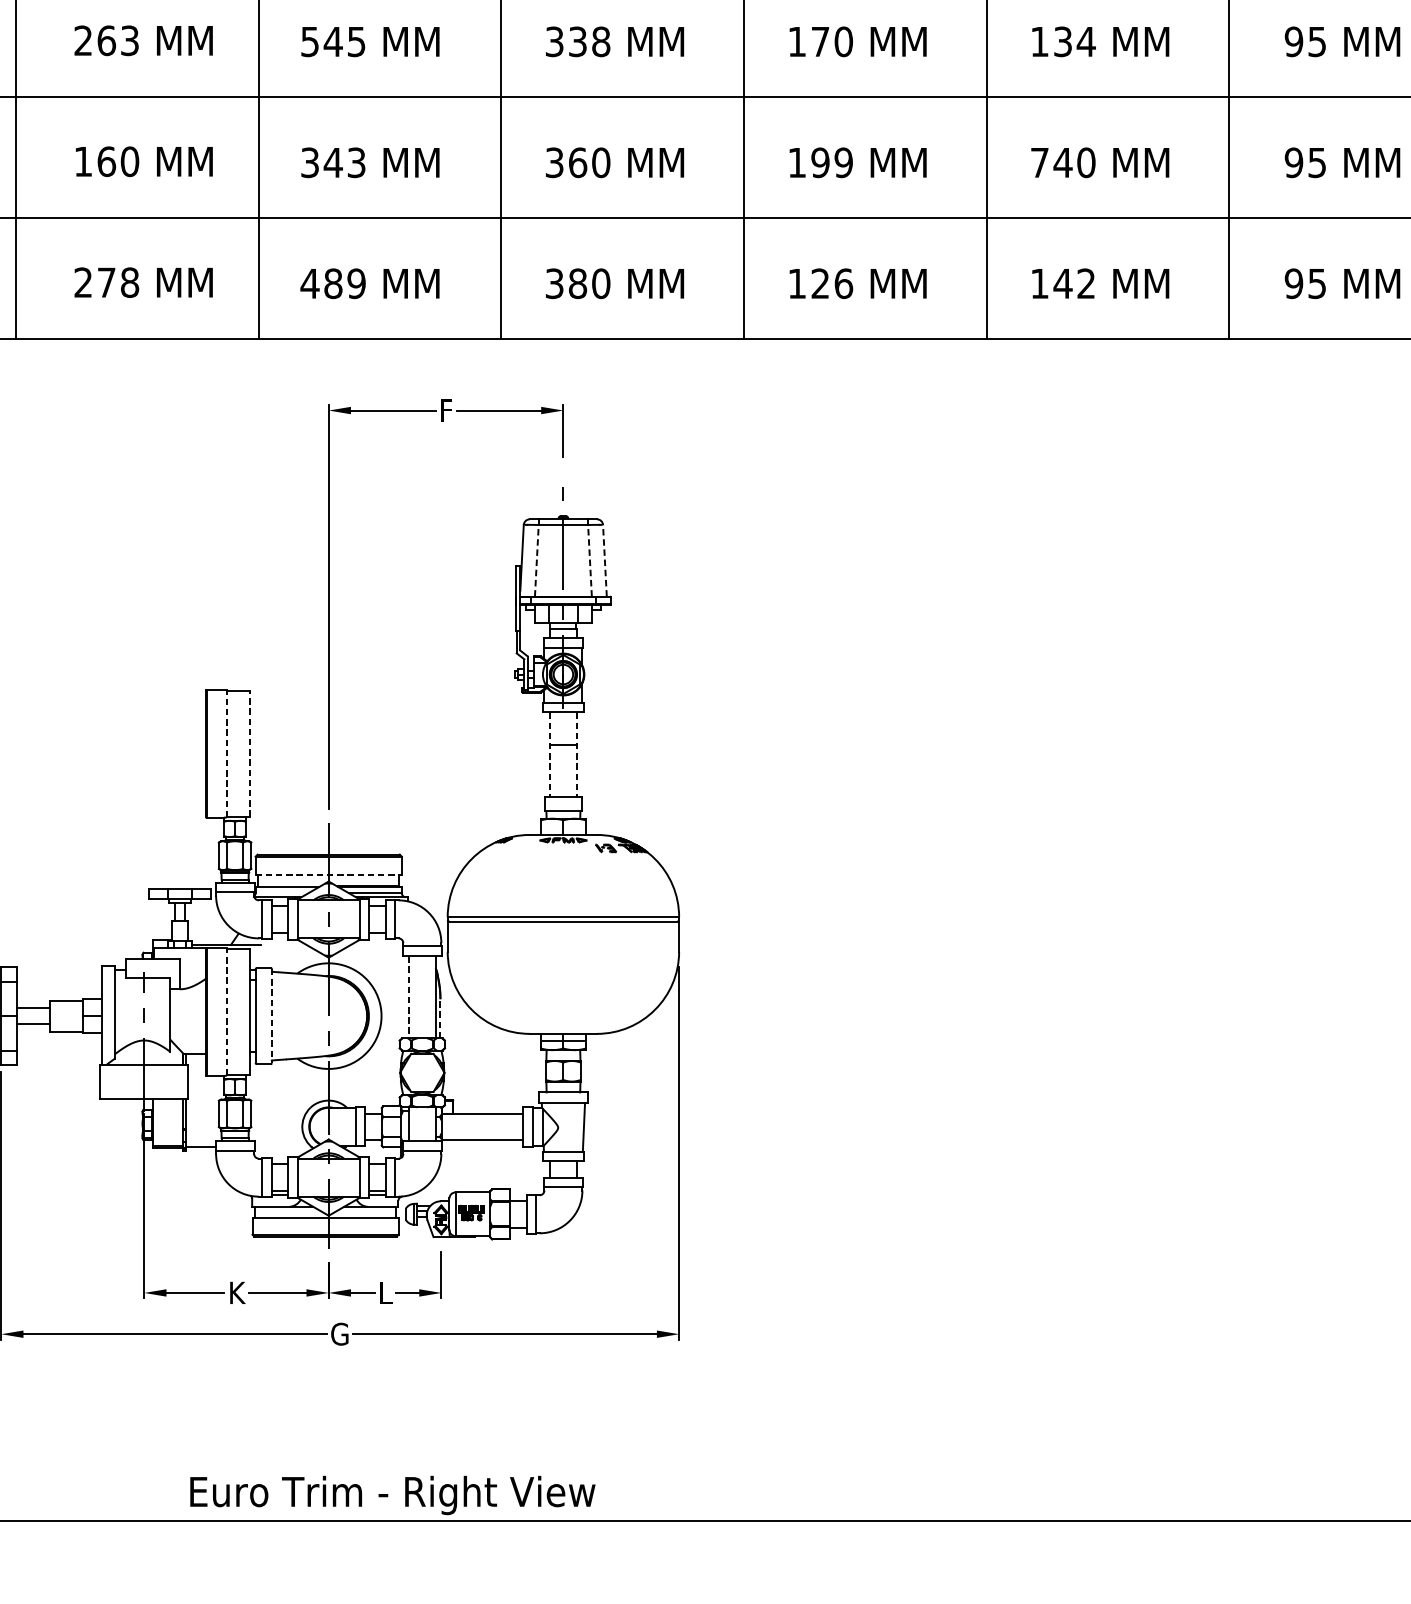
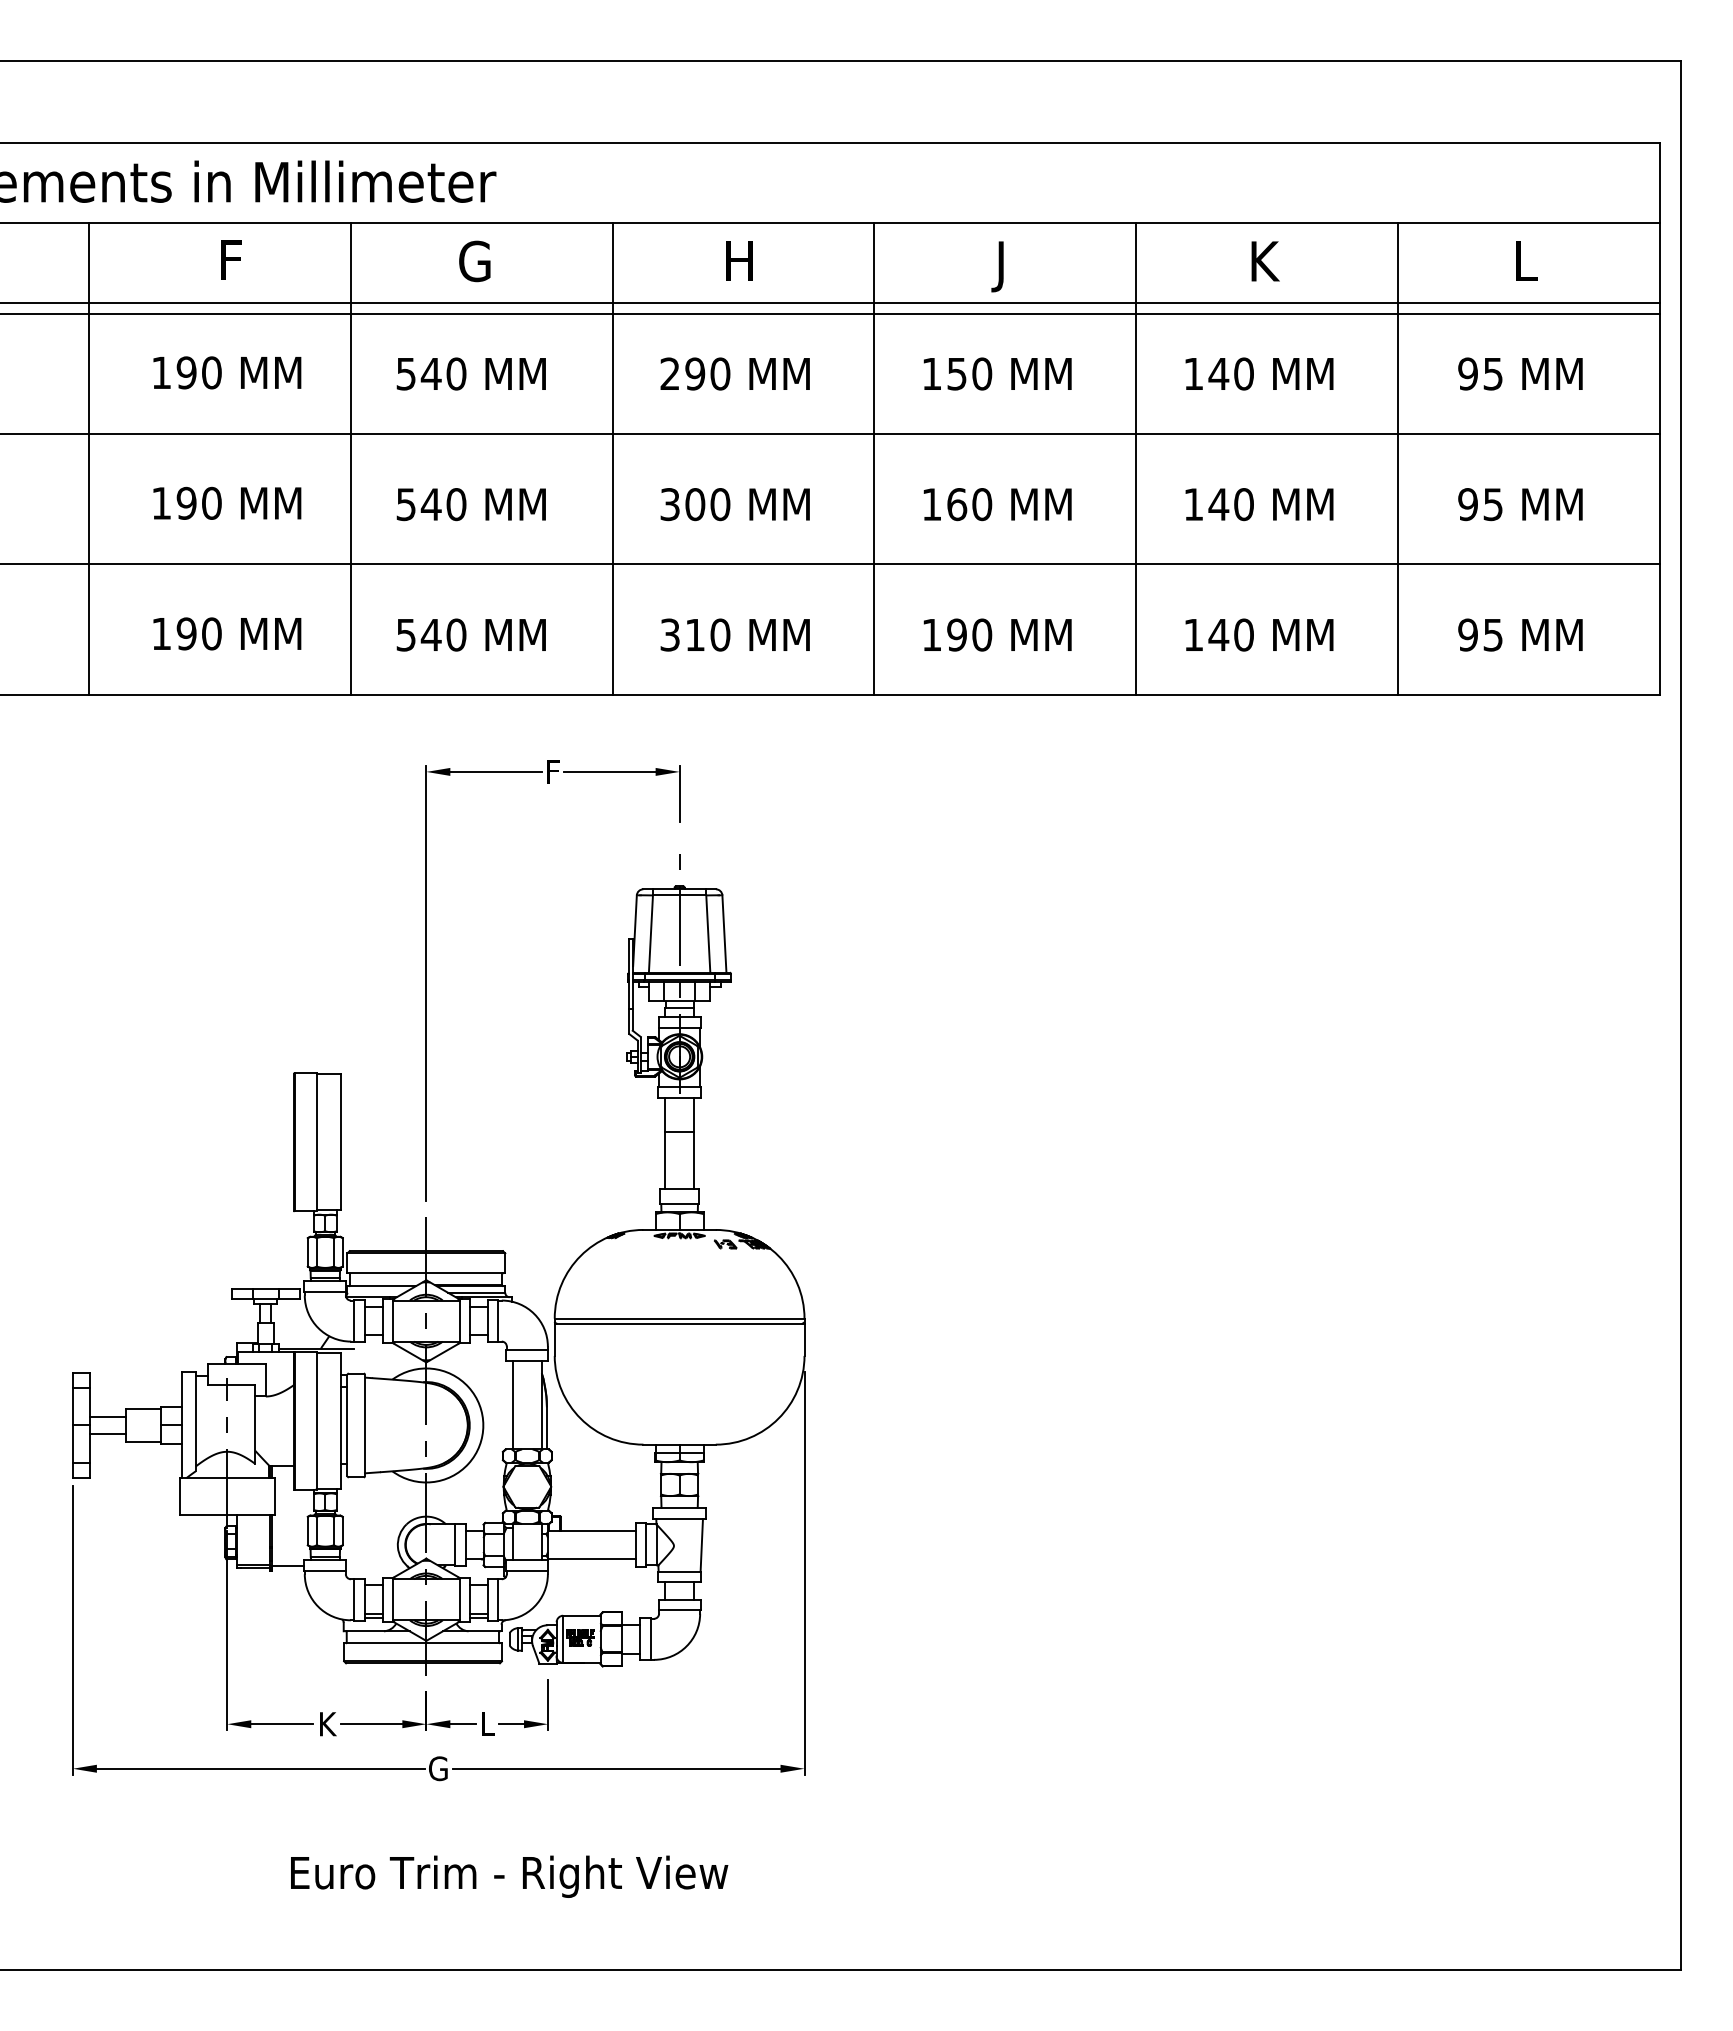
text: (106, 40) -> (186, 372), 263 -> 190
text: (356, 41) -> (456, 373), 545 -> 540
text: (578, 41) -> (695, 373), 338 -> 290
text: (1074, 41) -> (1231, 373), 134 -> 140
text: (819, 42) -> (956, 374), 170 -> 150
text: (106, 160) -> (186, 502), 160 -> 190
text: (333, 162) -> (431, 504), 343 -> 540
text: (578, 162) -> (695, 504), 360 -> 300
text: (832, 162) -> (969, 504), 199 -> 160
text: (1039, 162) -> (1193, 504), 740 -> 140
text: (106, 282) -> (186, 633), 278 -> 190
text: (332, 283) -> (430, 634), 489 -> 540
text: (578, 283) -> (695, 634), 380 -> 310
text: (832, 283) -> (969, 634), 126 -> 190
text: (1085, 283) -> (1243, 634), 142 -> 140
line: (536, 561) -> (650, 934), dashed -> solid
line: (590, 561) -> (708, 934), dashed -> solid
line: (605, 561) -> (724, 934), dashed -> solid
line: (226, 753) -> (316, 1142), dashed -> solid
line: (250, 753) -> (341, 1142), dashed -> solid
line: (550, 754) -> (665, 1143), dashed -> solid
line: (577, 754) -> (694, 1143), dashed -> solid
line: (328, 875) -> (426, 1273), dashed -> solid
line: (408, 997) -> (512, 1405), dashed -> solid
line: (226, 1011) -> (316, 1420), dashed -> solid
line: (271, 1016) -> (364, 1425), dashed -> solid
line: (440, 1018) -> (546, 1427), dashed -> solid
text: (392, 1495) -> (509, 1876), moved

